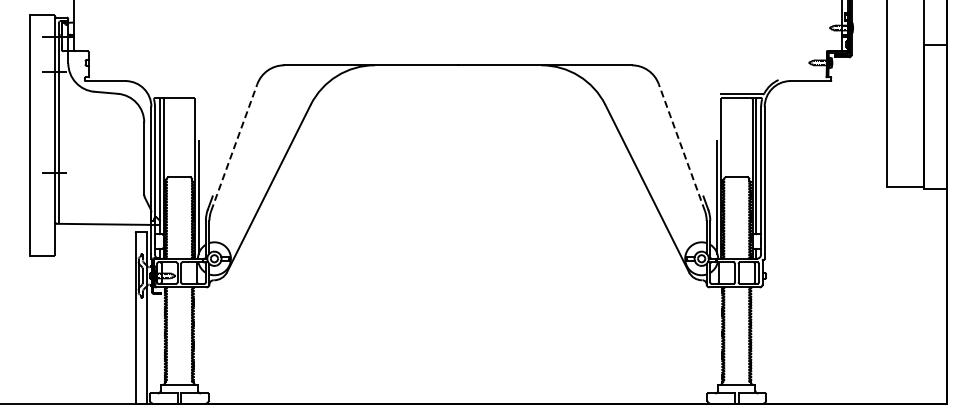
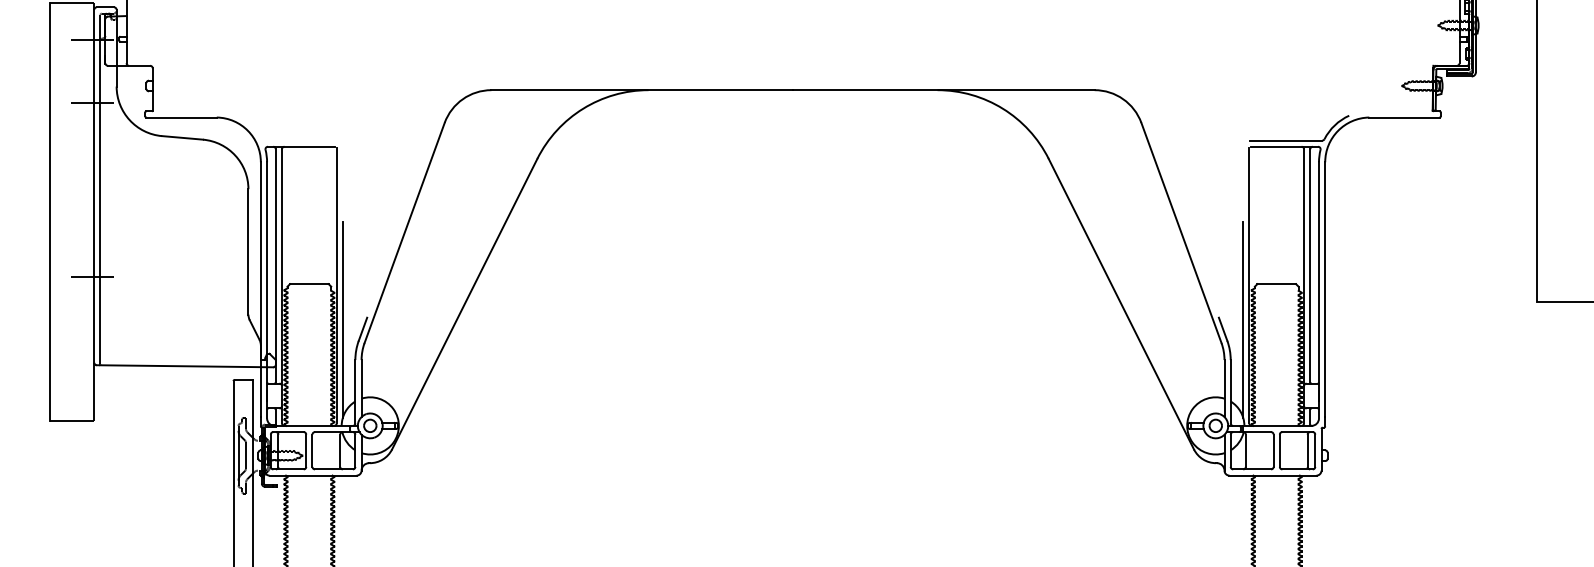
line: (234, 147) -> (405, 232), dashed -> solid
line: (681, 147) -> (1180, 232), dashed -> solid

